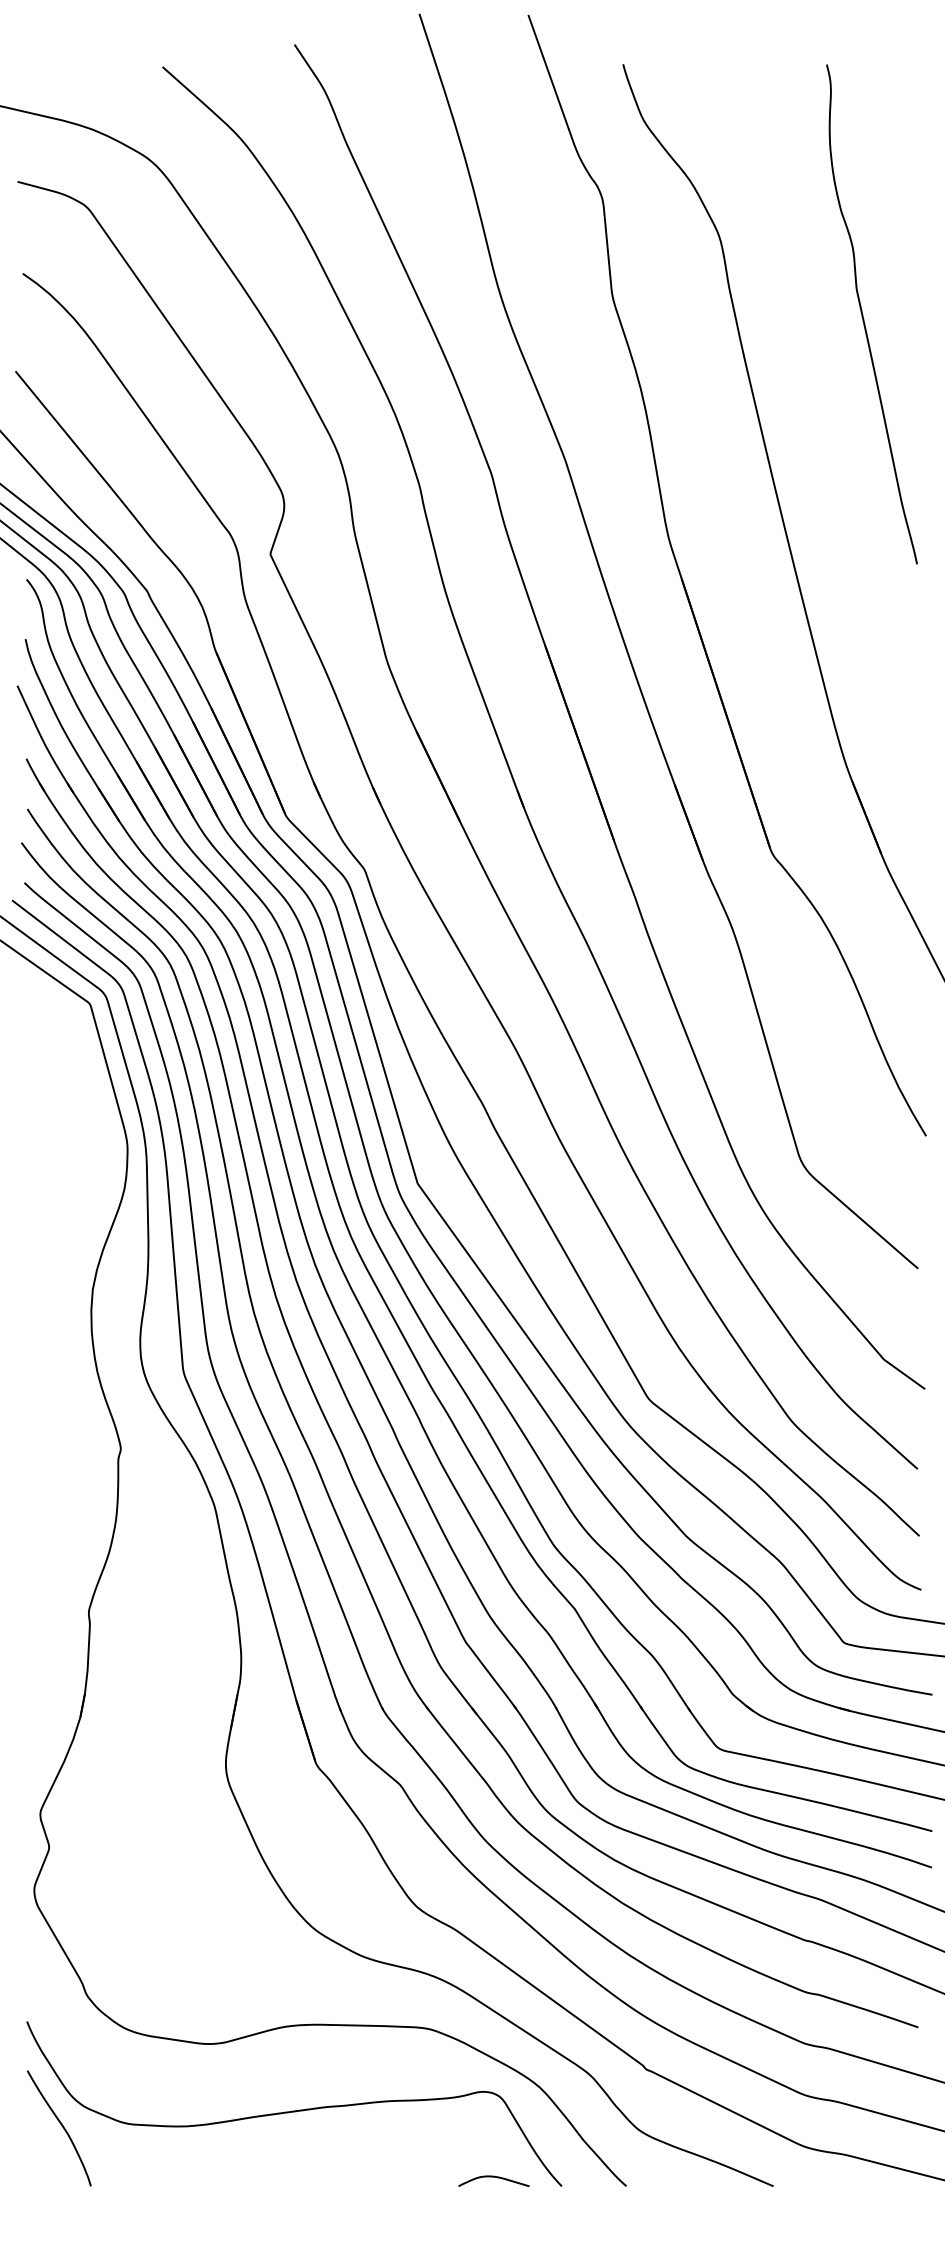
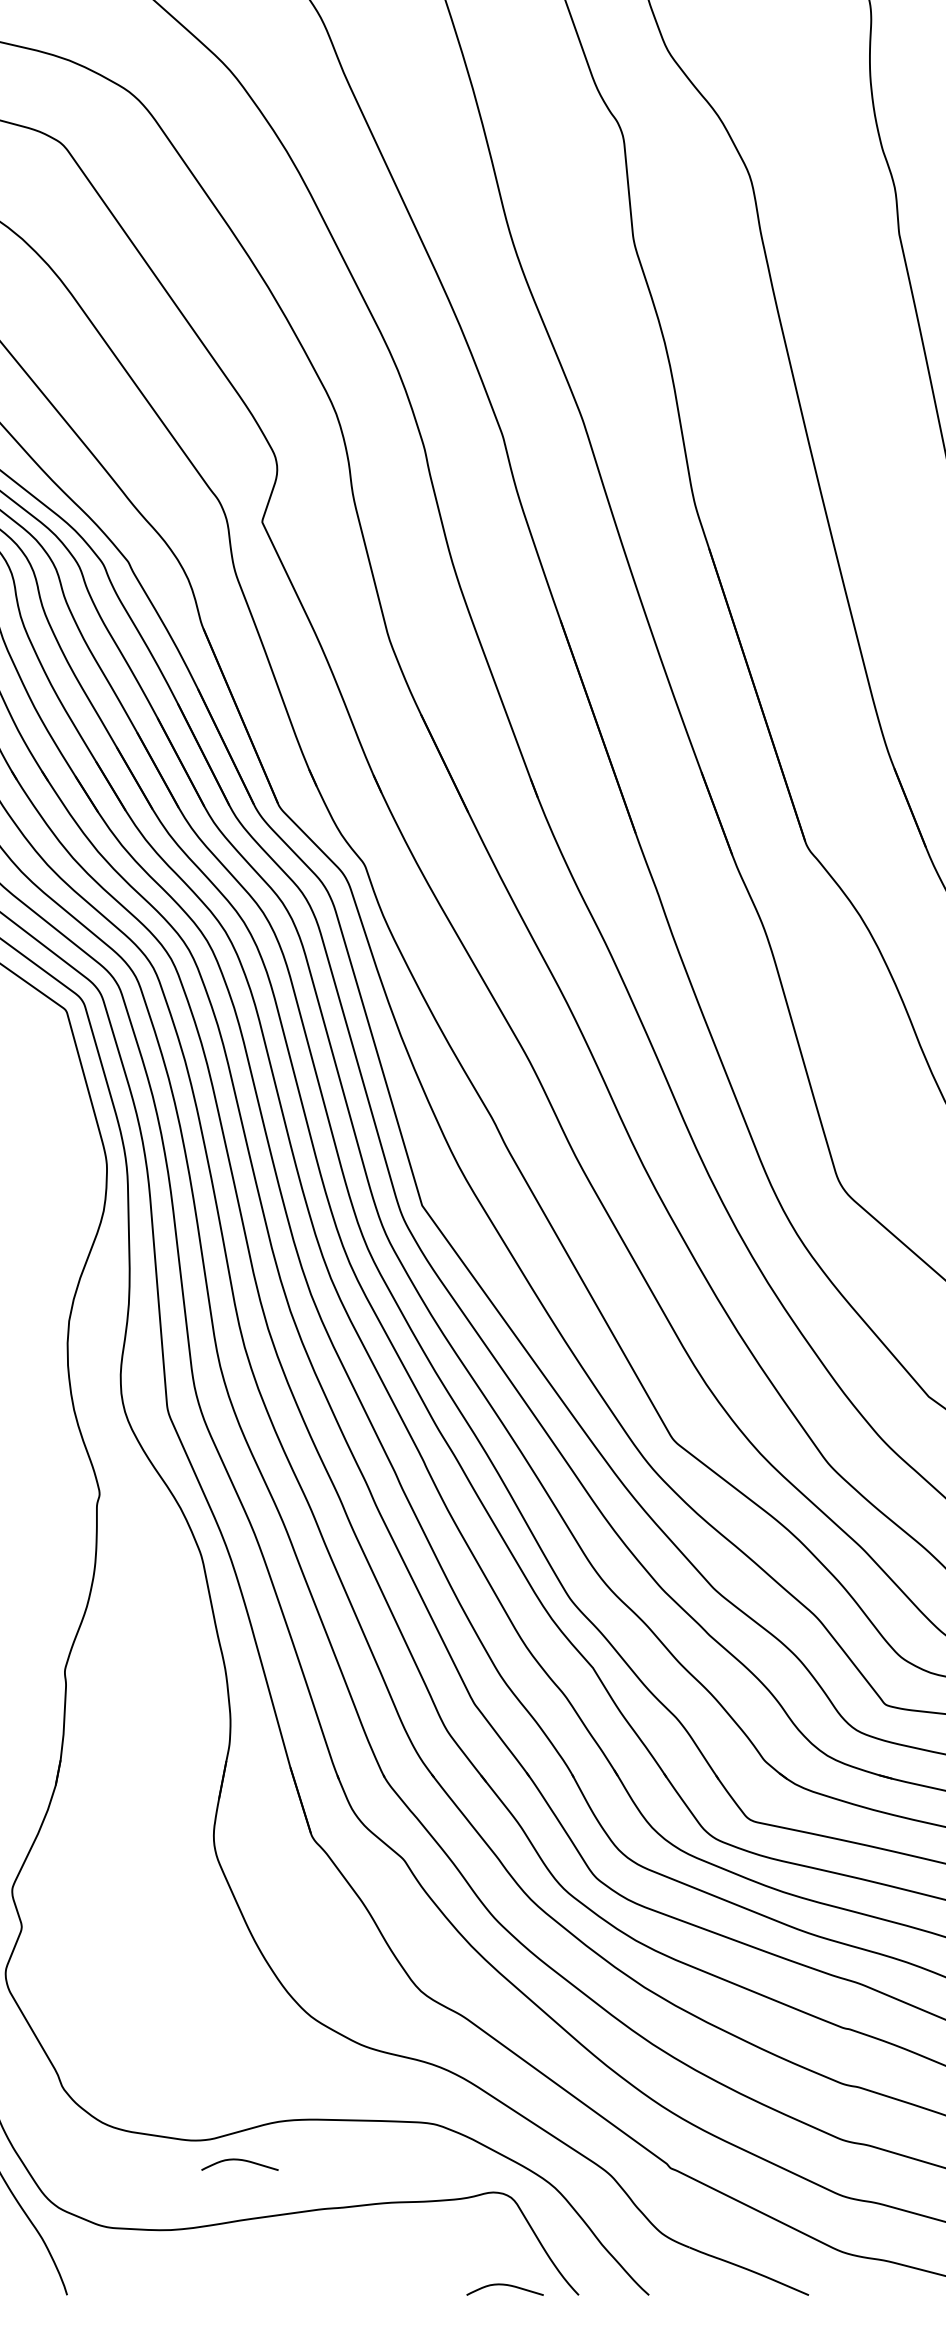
curve: (249, 2062) -> (239, 2160), added

